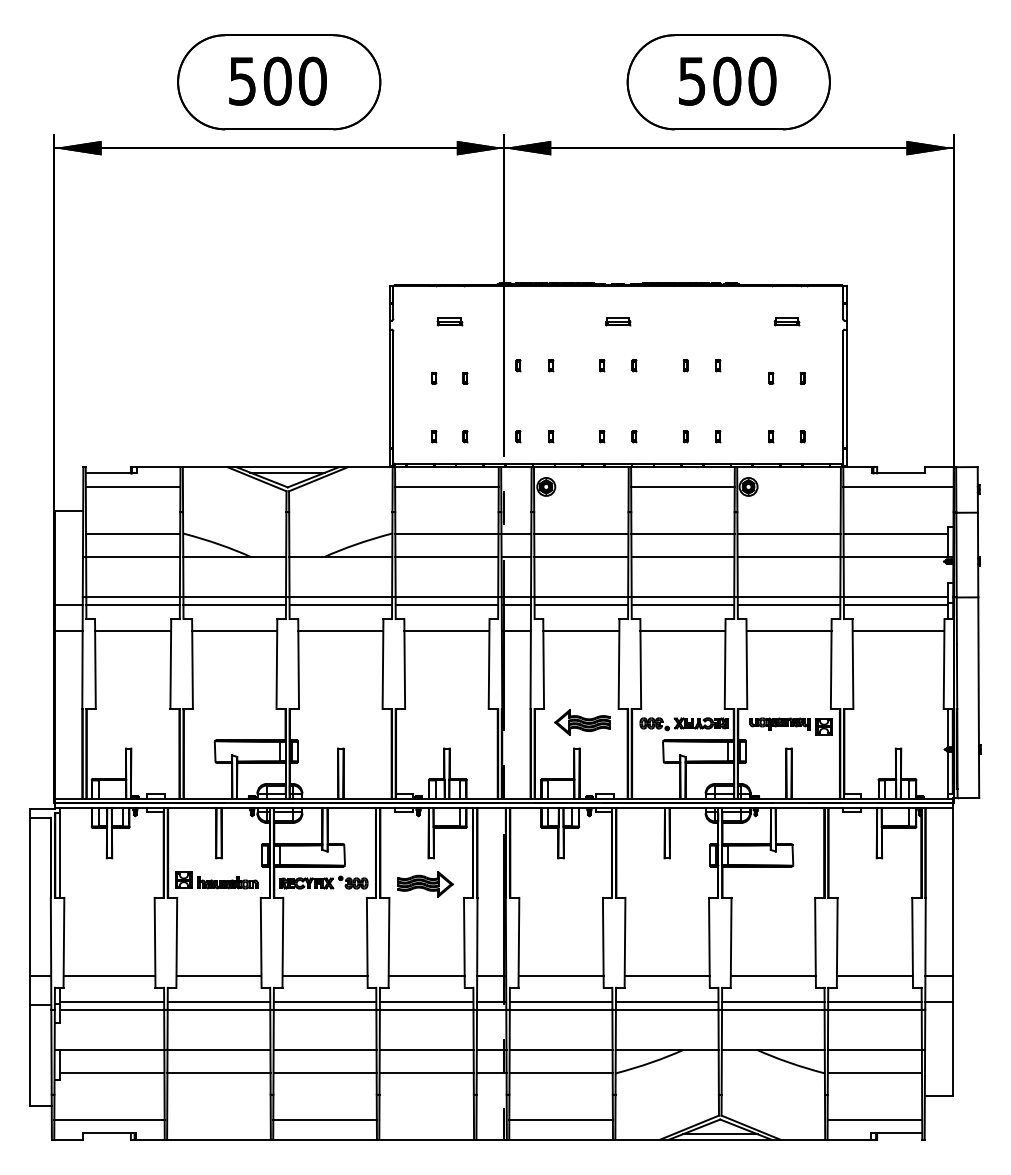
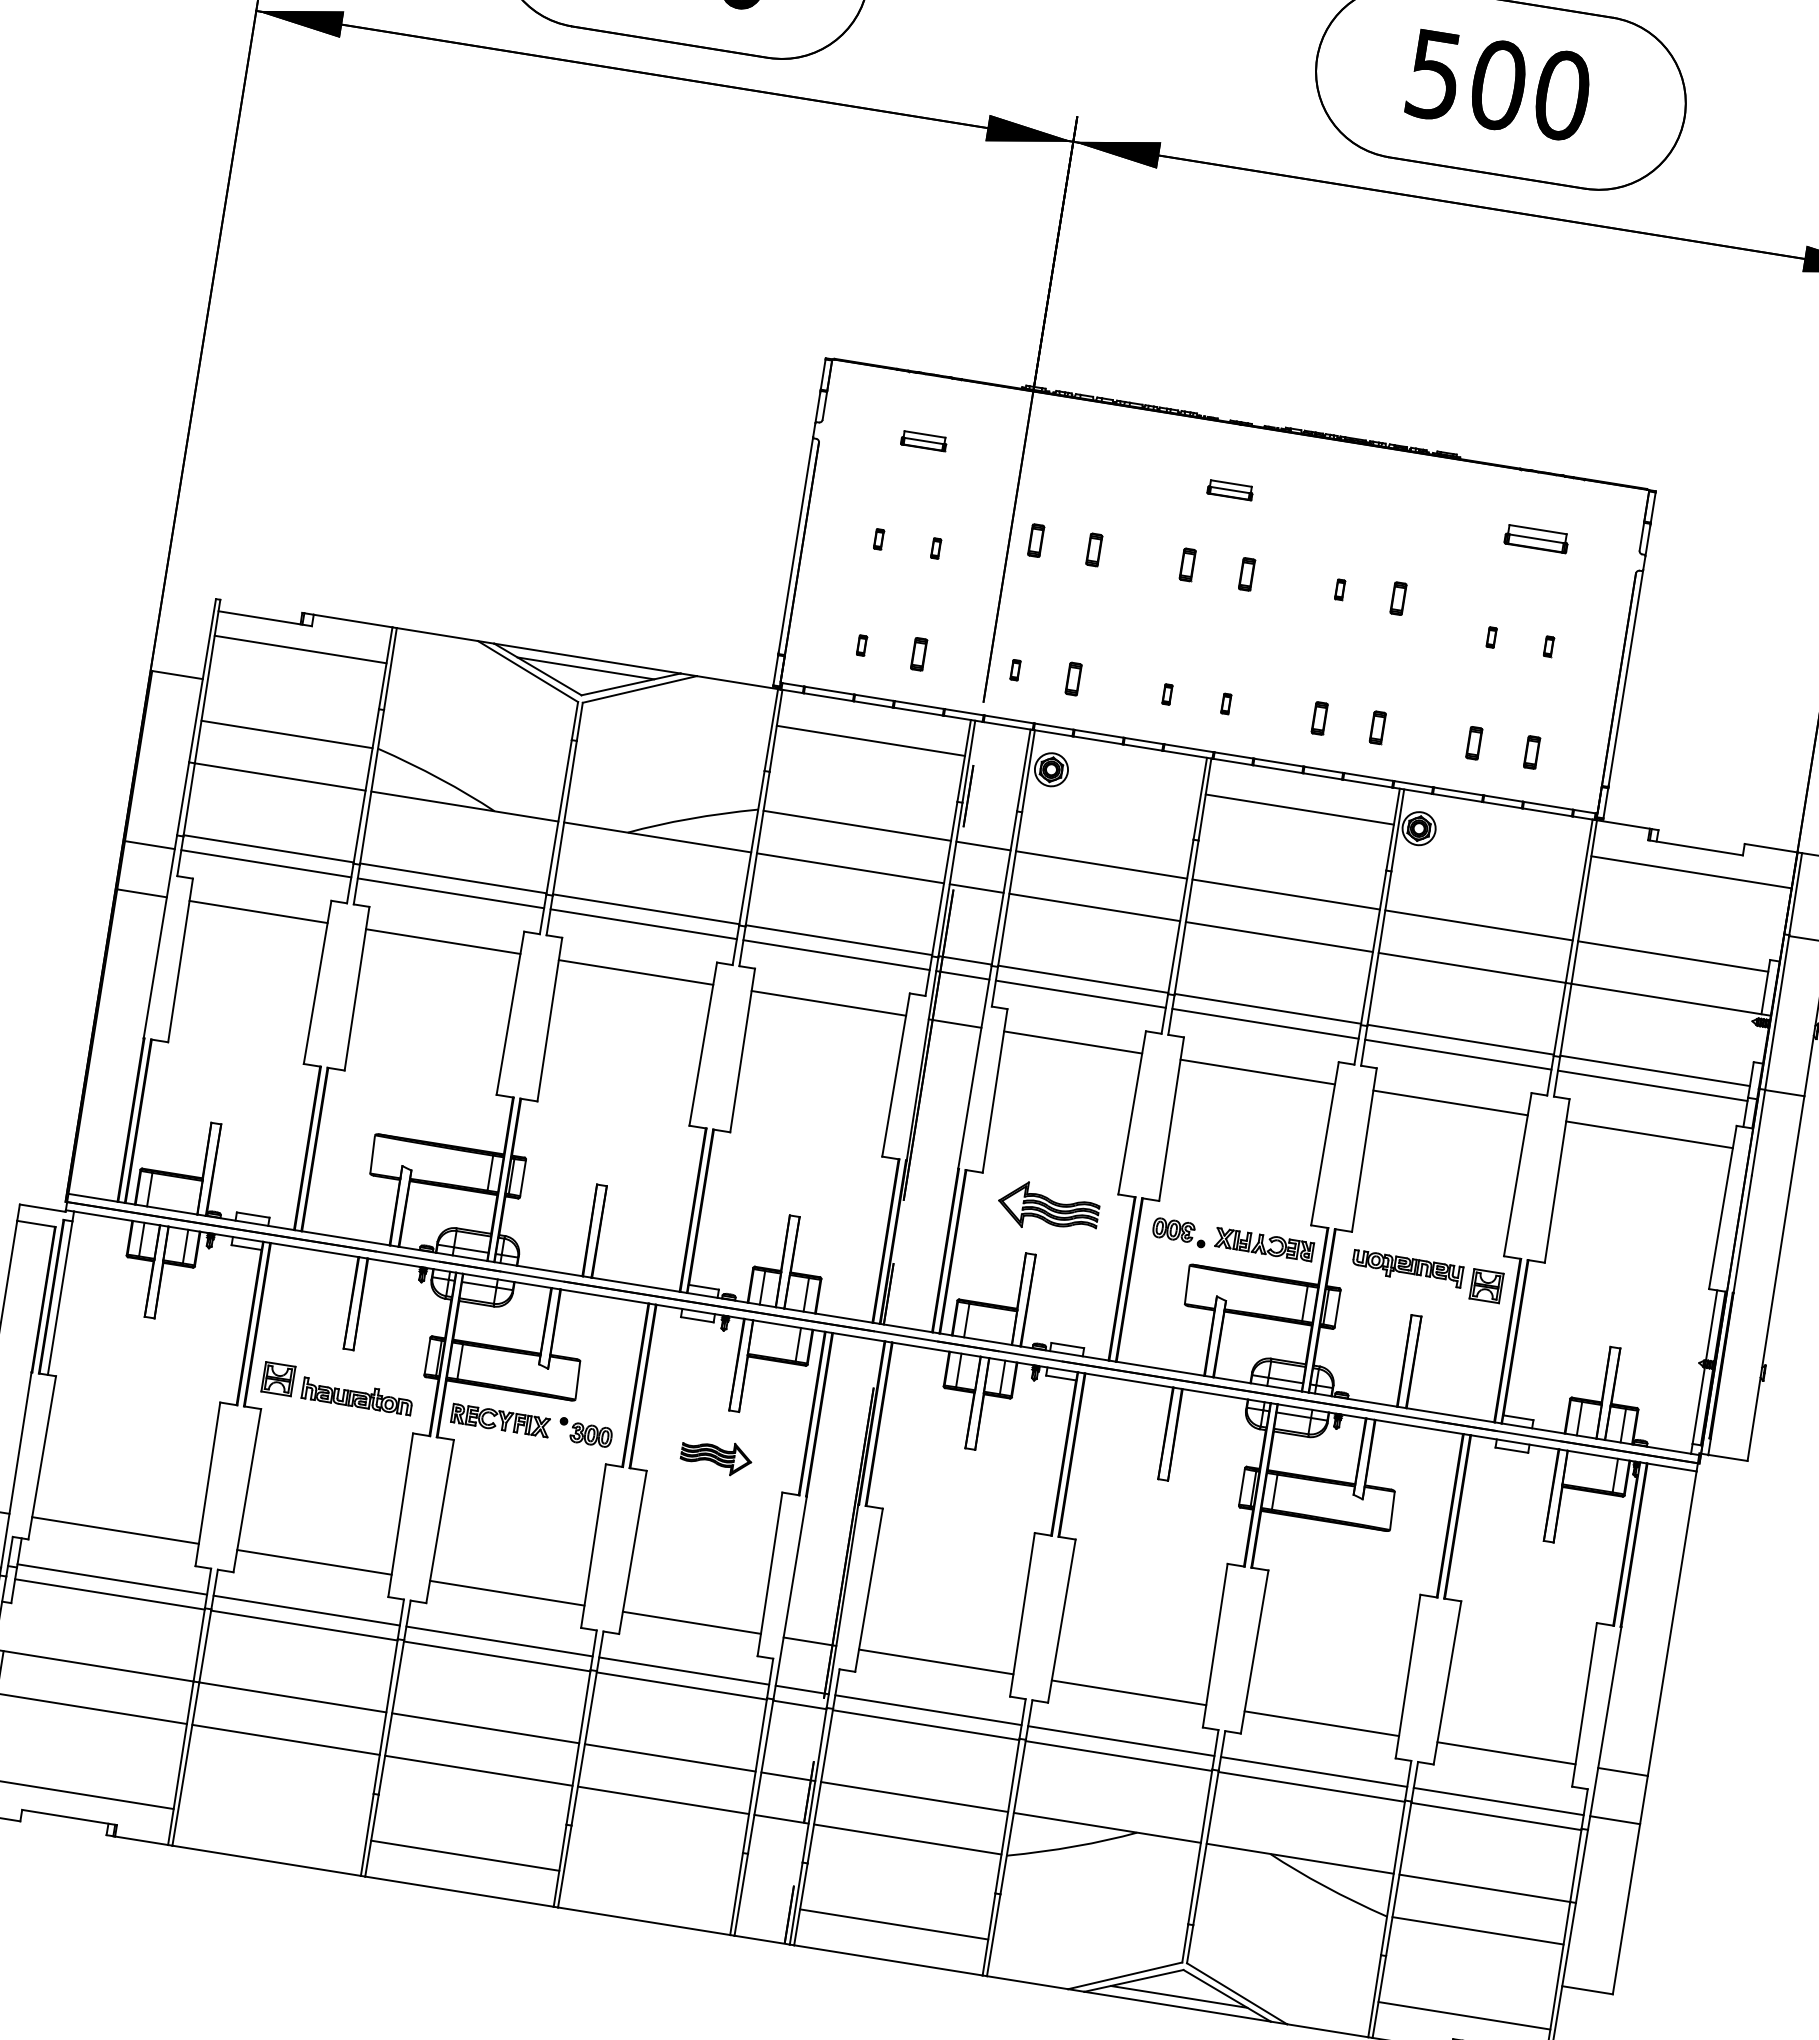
part: (786, 321) -> (1536, 539), size x1.4
part: (518, 365) -> (1036, 540), size x1.6
part: (551, 365) -> (1096, 550), size x1.6
part: (602, 365) -> (1188, 565), size x1.6
part: (634, 365) -> (1247, 574), size x1.6
part: (718, 365) -> (1399, 599), size x1.6
part: (465, 436) -> (919, 654), size x1.6
part: (551, 436) -> (1075, 679), size x1.6
part: (685, 436) -> (1319, 718), size x1.6
part: (718, 436) -> (1379, 728), size x1.6
part: (771, 436) -> (1475, 743), size x1.6
part: (802, 436) -> (1531, 752), size x1.6
part: (425, 884) -> (716, 1457), size x0.7

